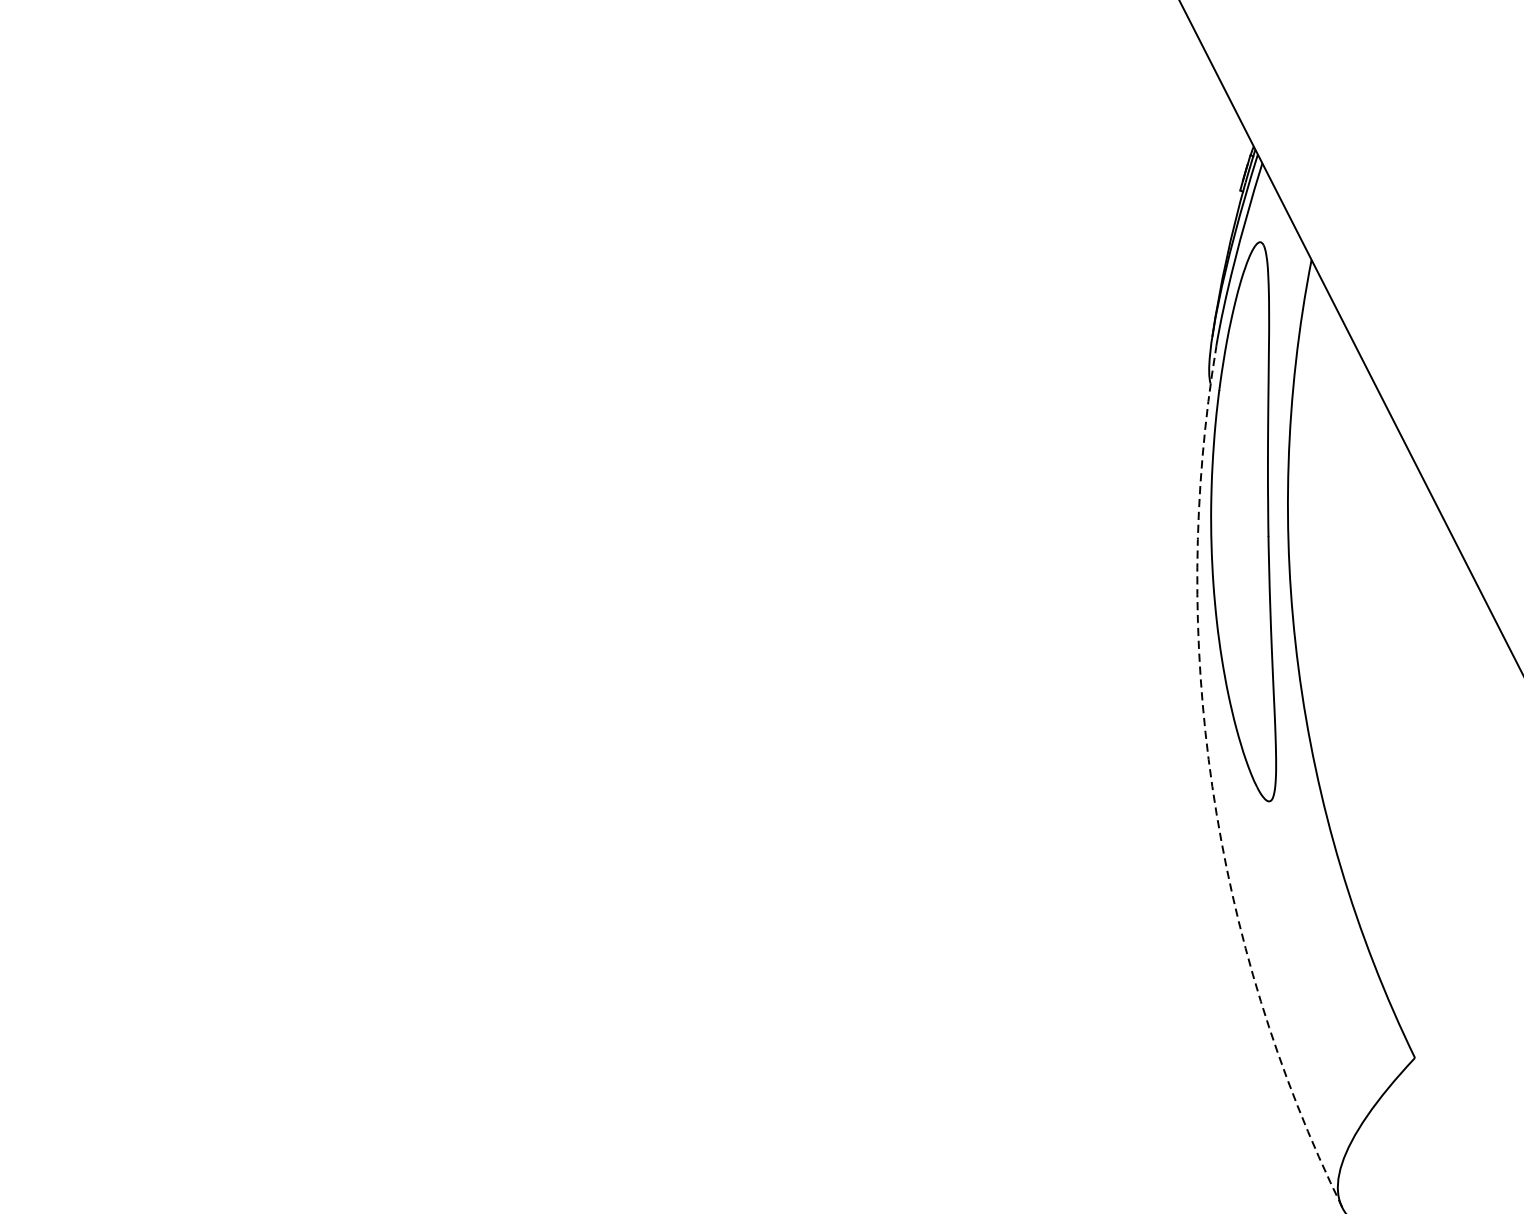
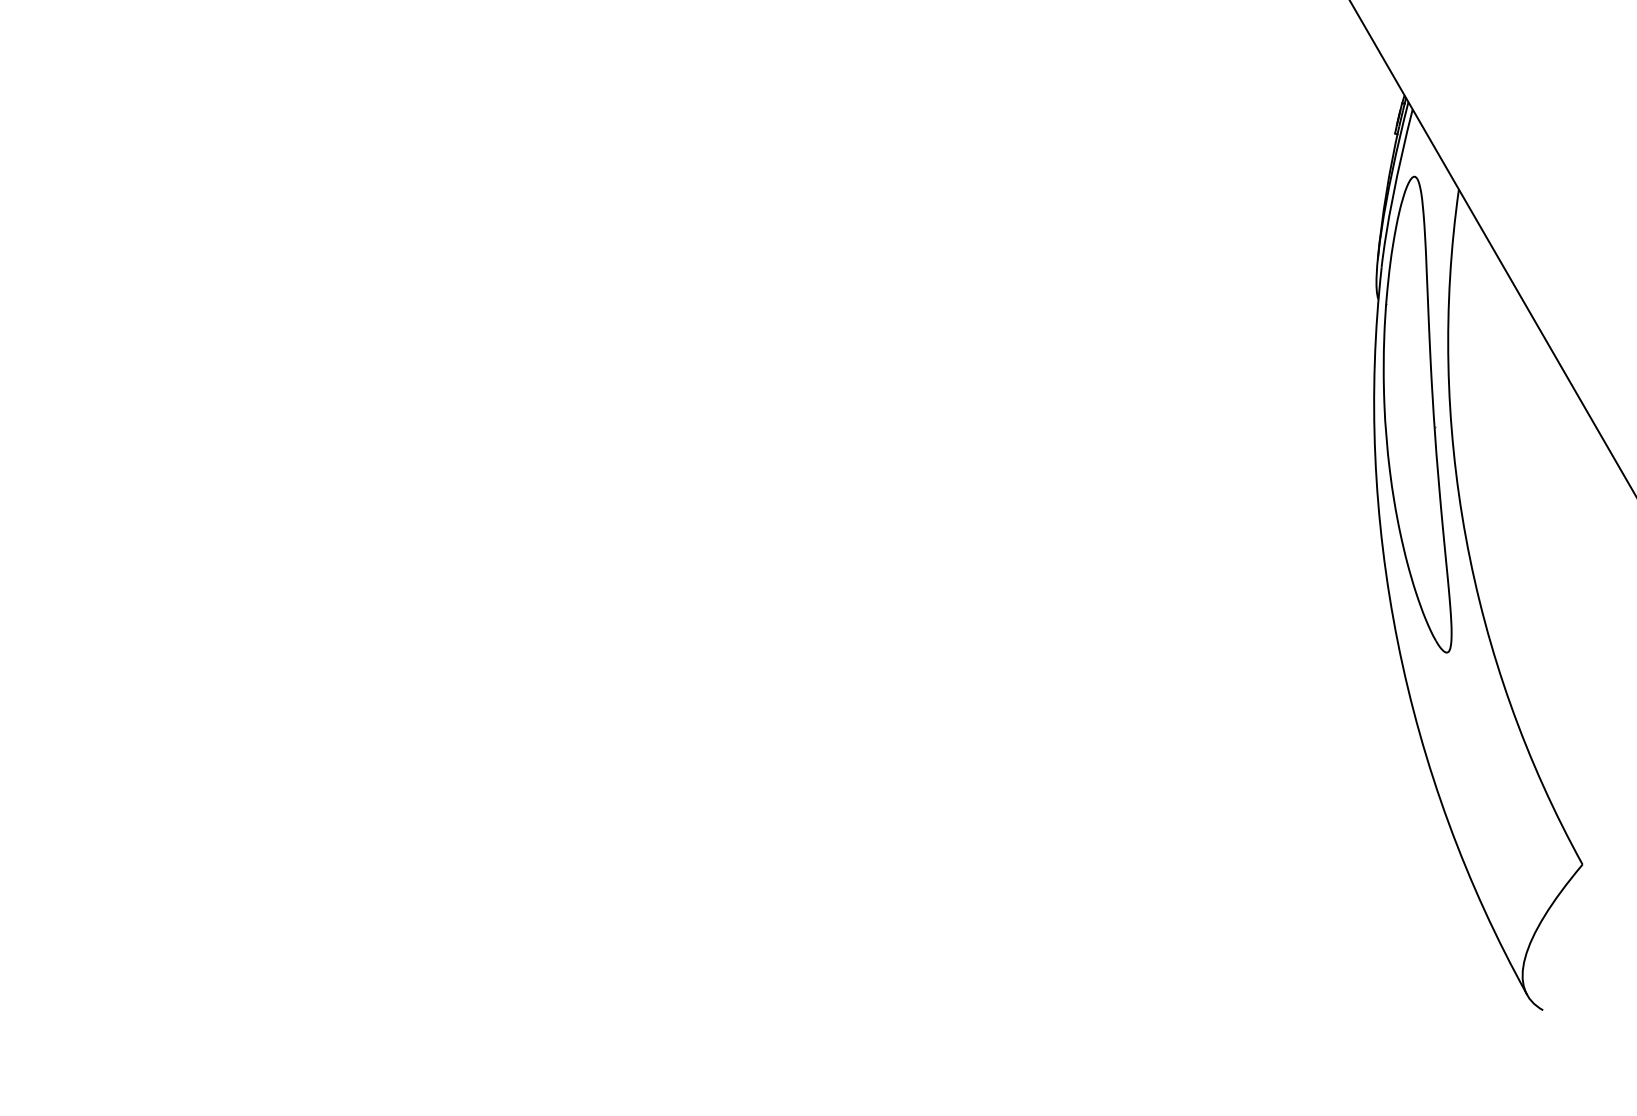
arc: (1211, 786) -> (1397, 642), dashed -> solid

